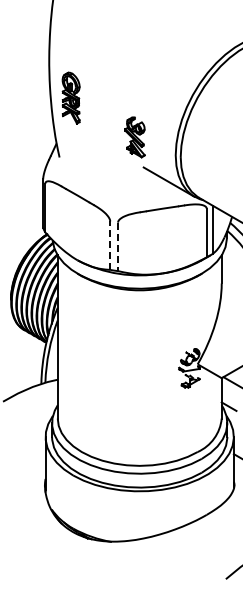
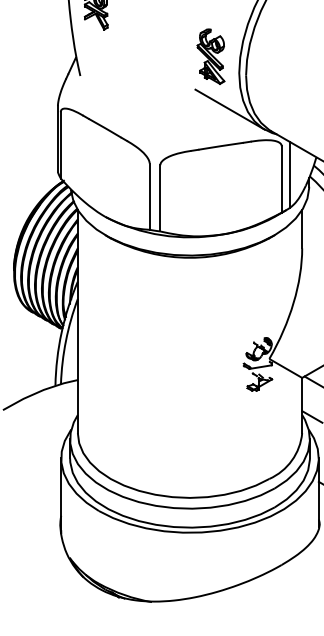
part: (134, 137) -> (210, 56), moved
line: (110, 245) -> (150, 196), dashed -> solid
line: (118, 247) -> (160, 199), dashed -> solid

